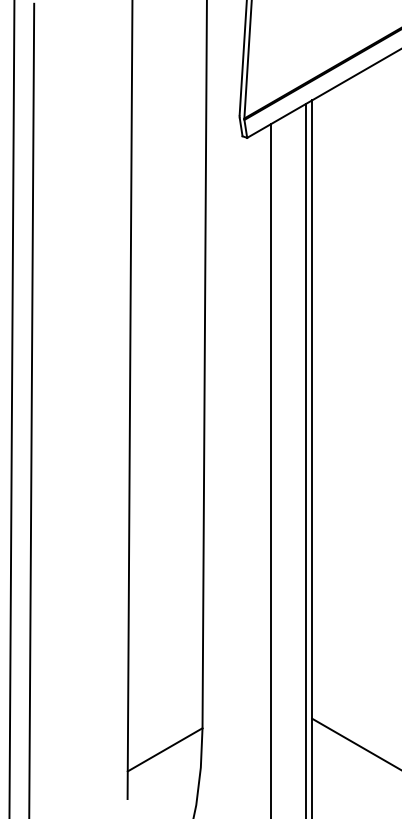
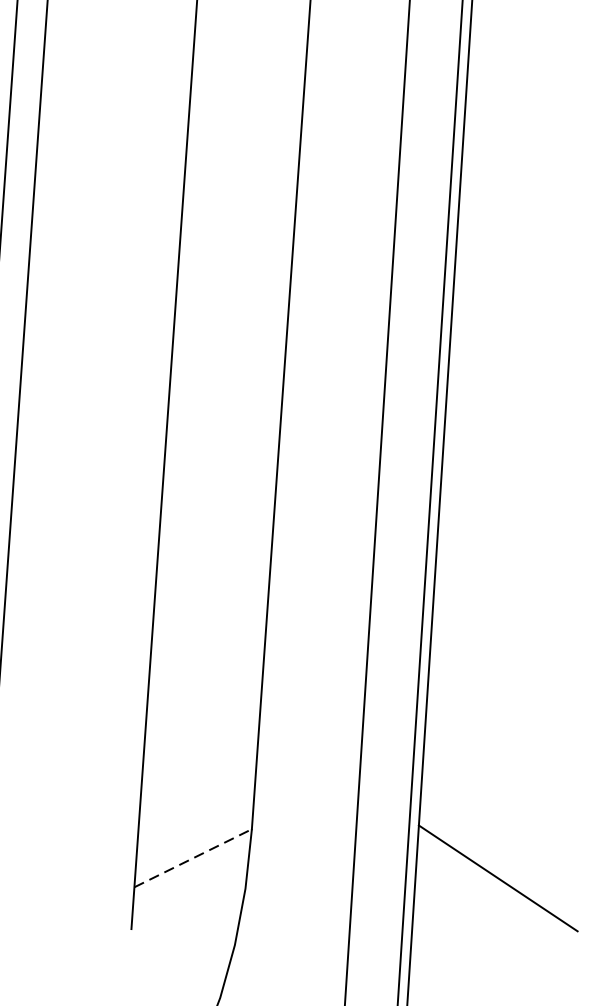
line: (165, 749) -> (193, 857), solid -> dashed

